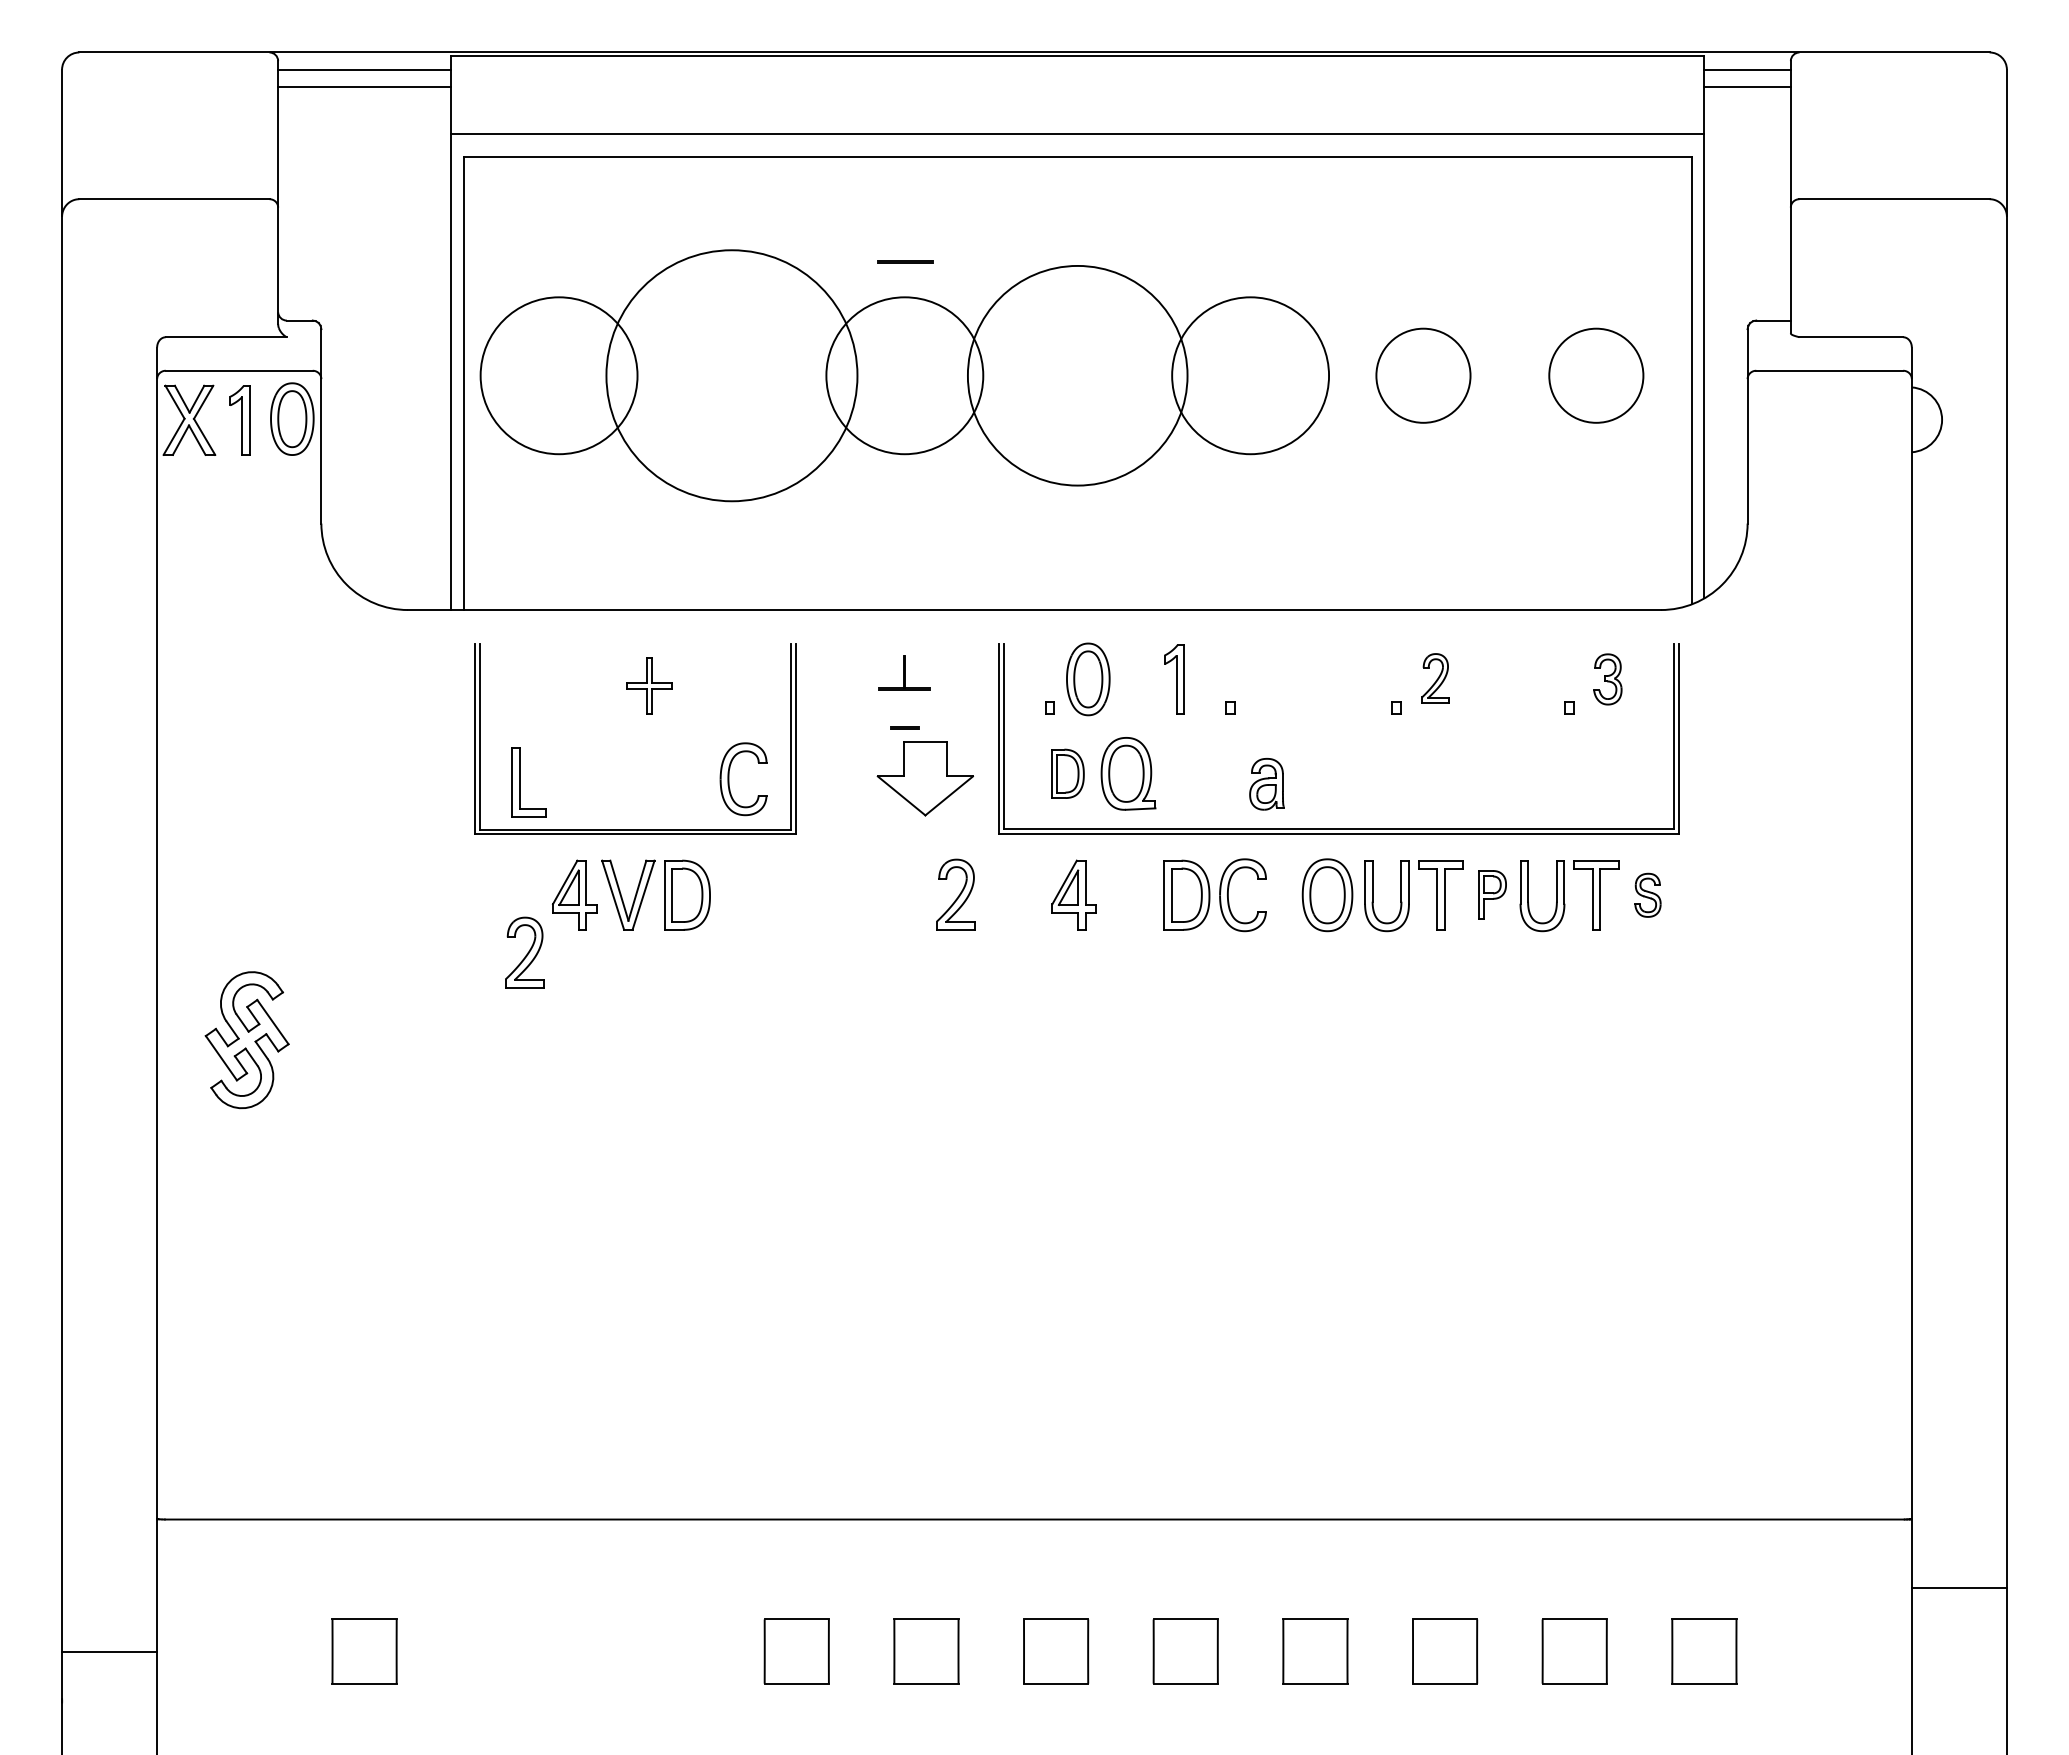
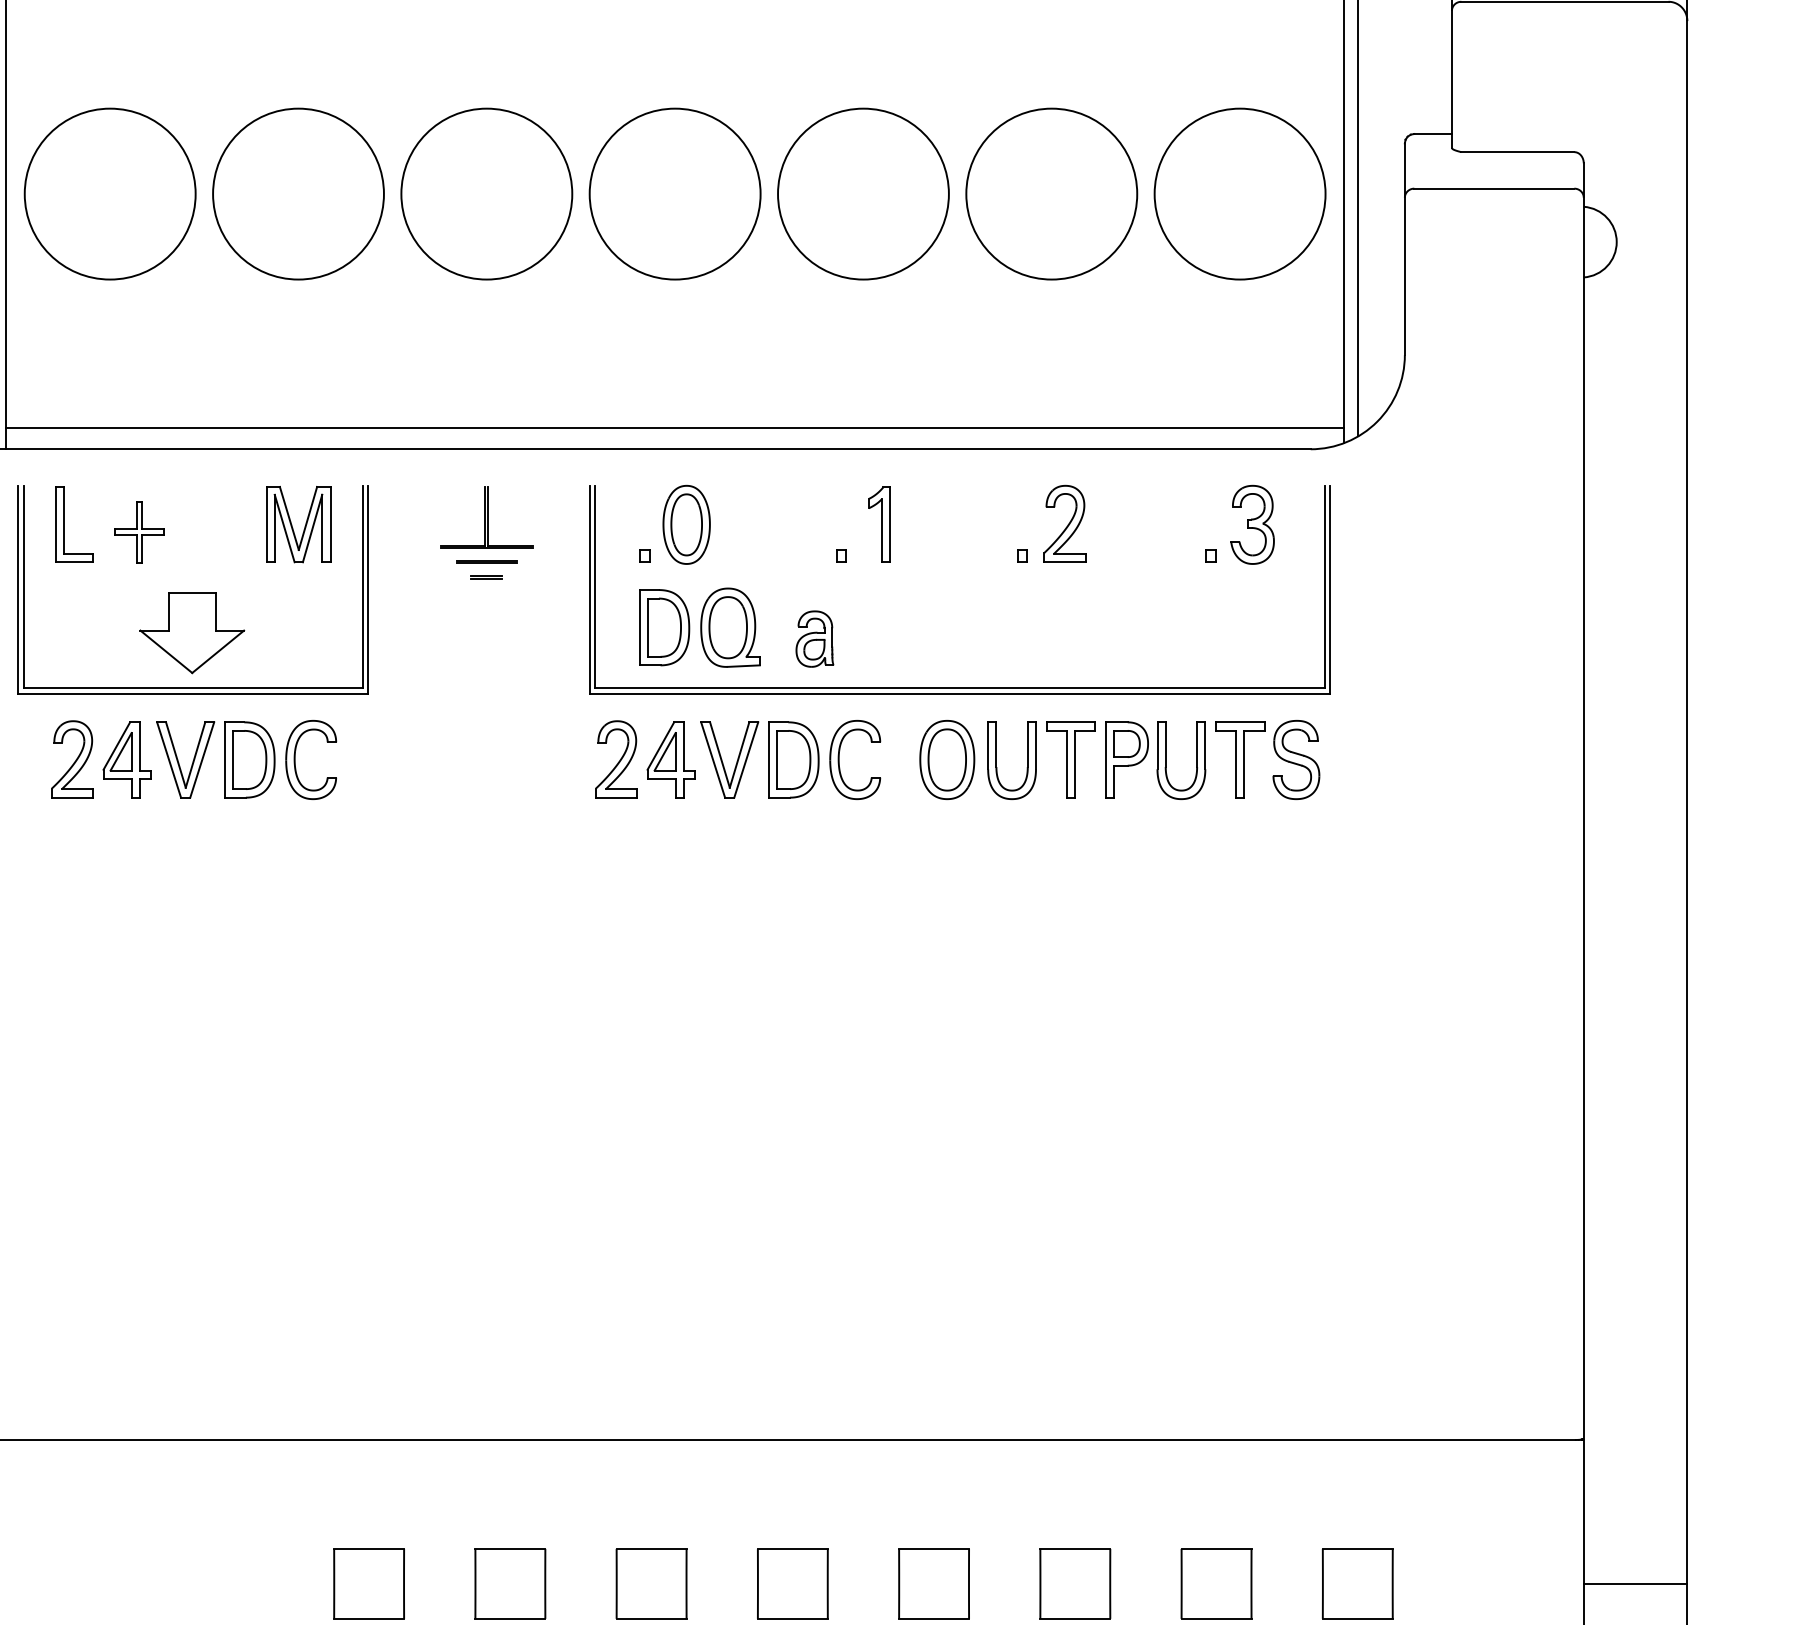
line: (905, 261) -> (487, 562), moved
circle: (731, 375) -> (298, 193), size x0.62
circle: (1077, 375) -> (674, 193), size x0.71
circle: (1423, 375) -> (1051, 193), size x1.67
circle: (1595, 375) -> (1239, 193), size x1.67
line: (1077, 590) -> (674, 428), added
part: (904, 672) -> (486, 517), size x1.67
part: (731, 678) -> (298, 523), added
part: (1435, 678) -> (1064, 523), size x1.43
part: (1174, 679) -> (879, 524), moved
part: (1607, 679) -> (1252, 524), size x1.43
part: (649, 685) -> (140, 531), moved
part: (1067, 773) -> (664, 627), size x1.43
part: (924, 778) -> (191, 632), moved
part: (729, 779) -> (295, 760), moved
part: (520, 782) -> (64, 524), moved
part: (1266, 784) -> (814, 639), moved
part: (955, 894) -> (616, 759), moved
part: (1492, 894) -> (1126, 759), size x1.43
part: (1121, 895) -> (722, 760), added
part: (1647, 895) -> (1295, 760), size x1.67
part: (524, 952) -> (72, 759), moved
line: (1958, 1587) -> (1634, 1583), moved

